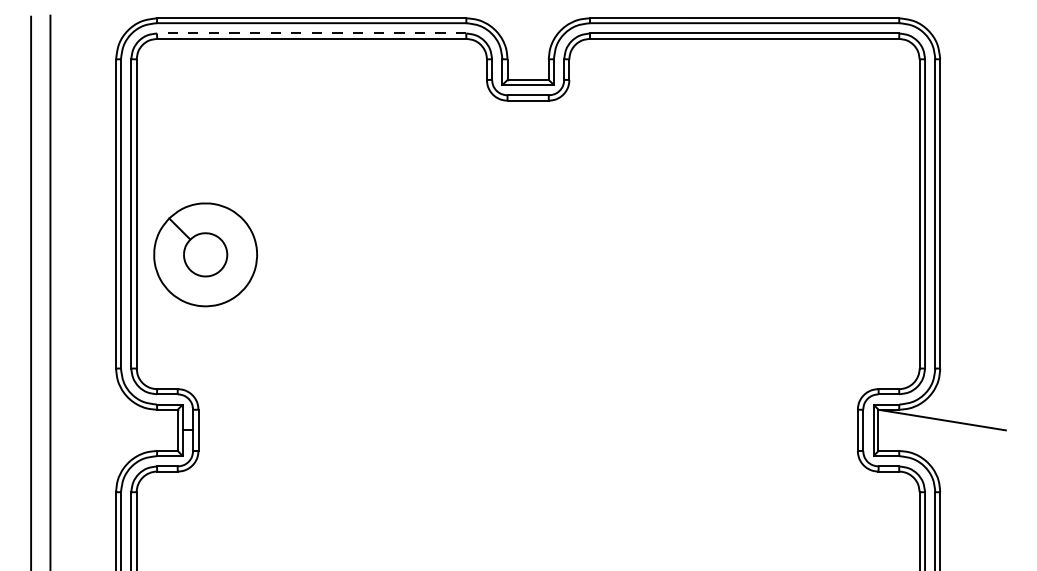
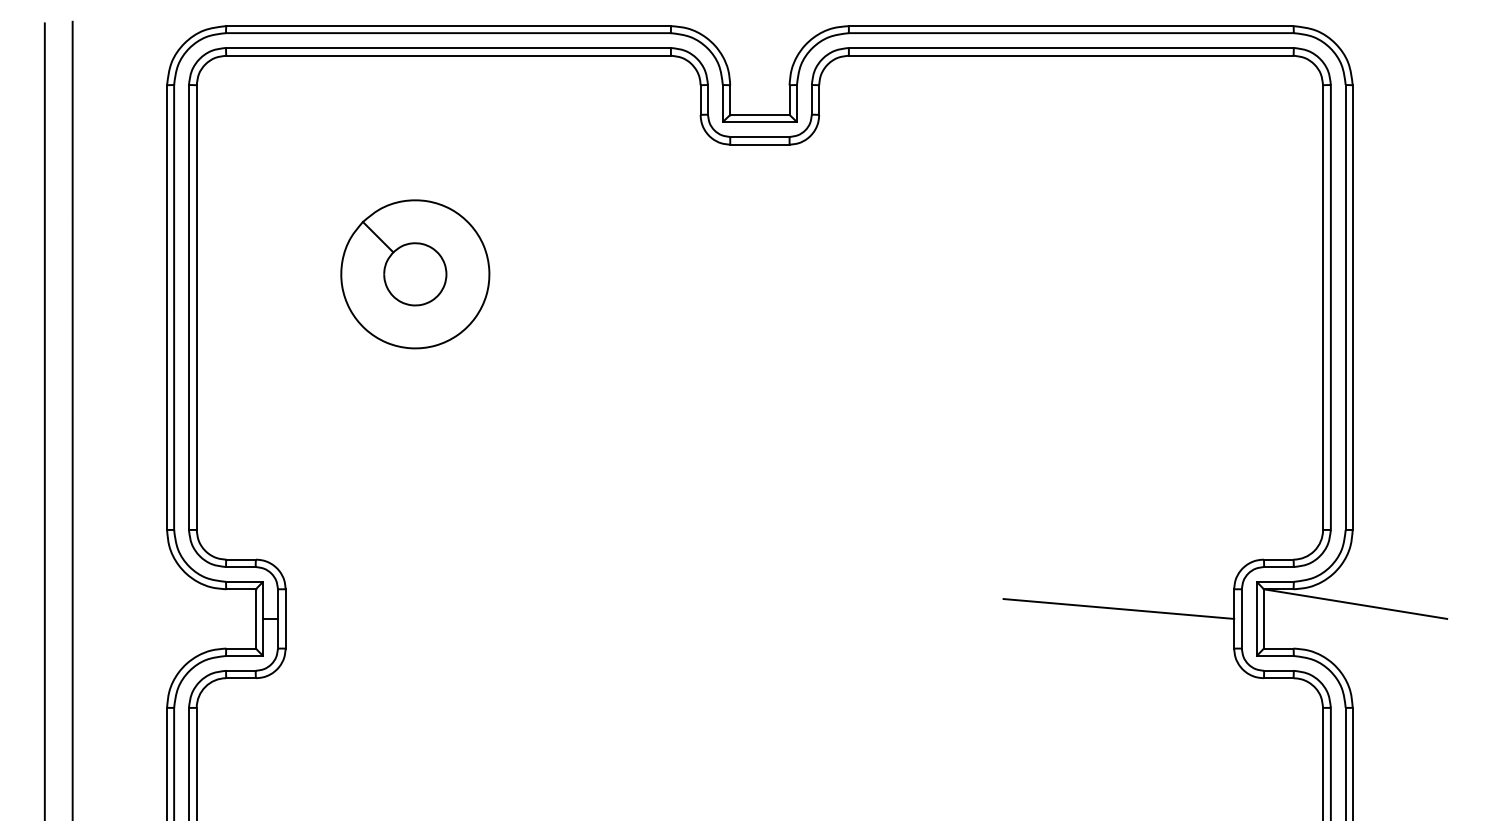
line: (311, 33) -> (448, 47), dashed -> solid
part: (205, 254) -> (415, 273), moved
line: (777, 423) -> (1118, 609), added

